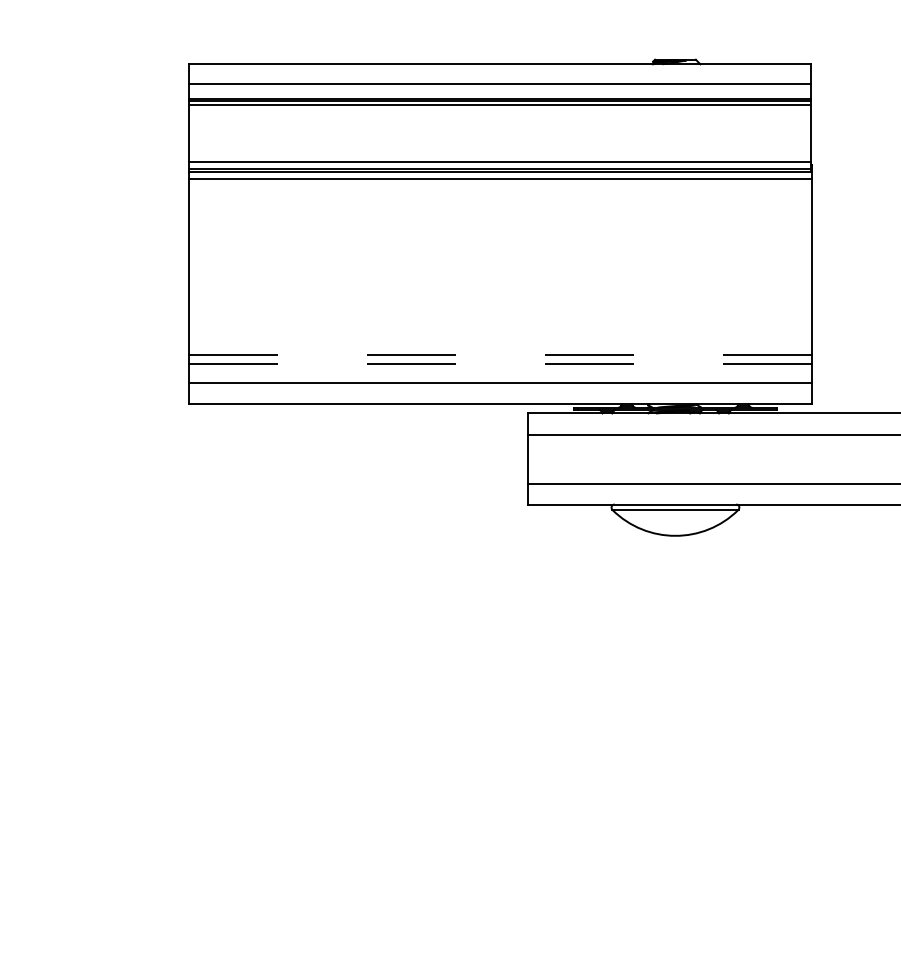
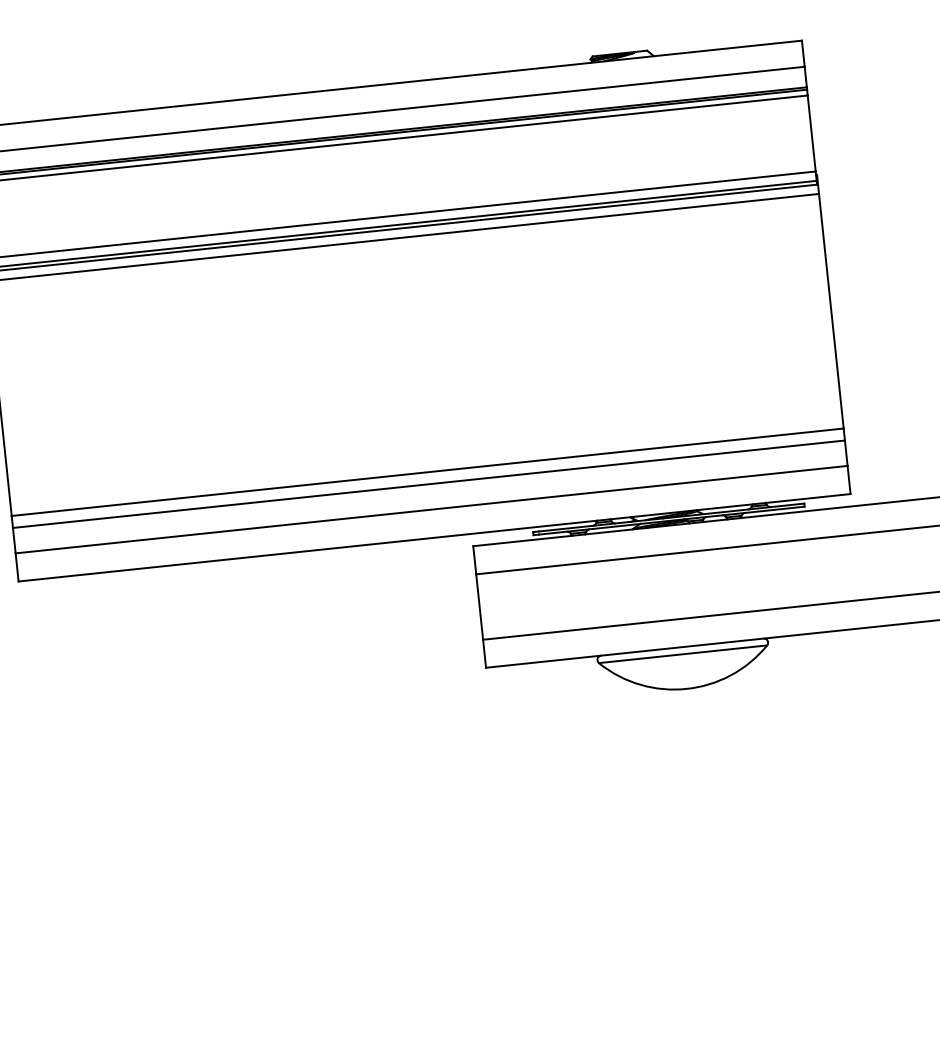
line: (500, 355) -> (427, 472), dashed -> solid
line: (500, 364) -> (429, 484), dashed -> solid

